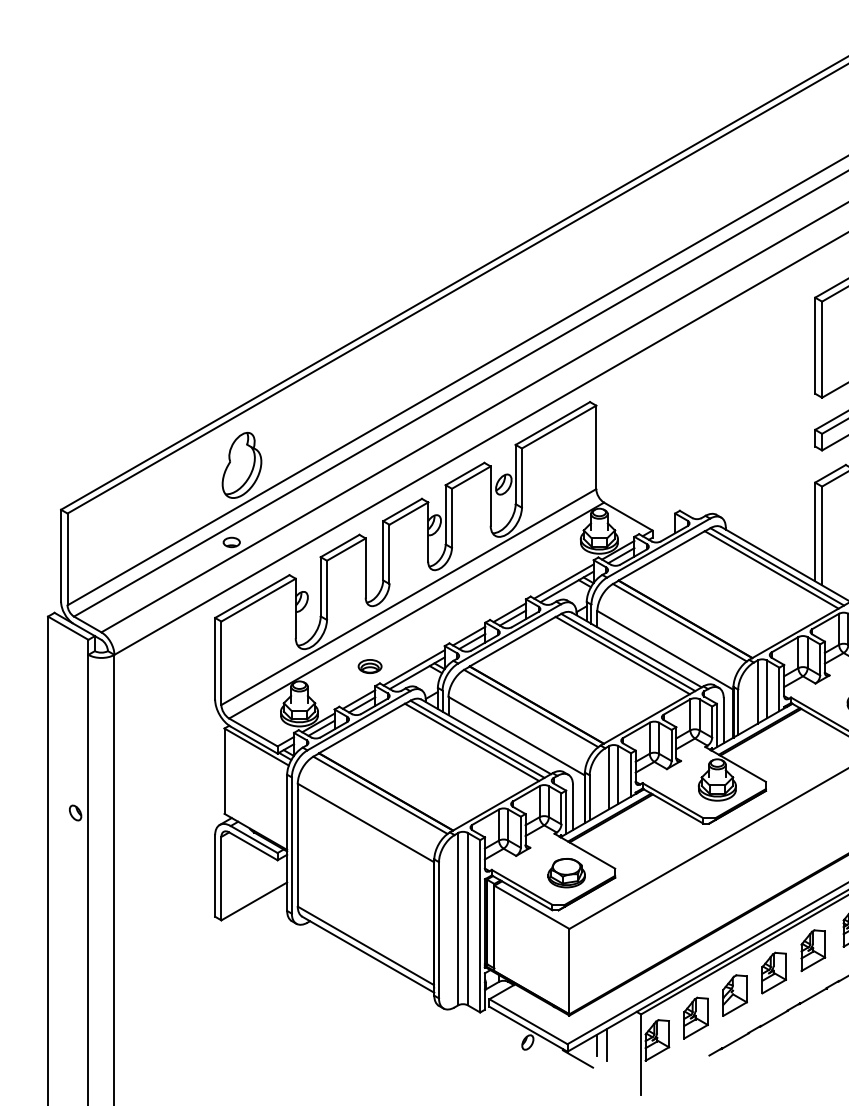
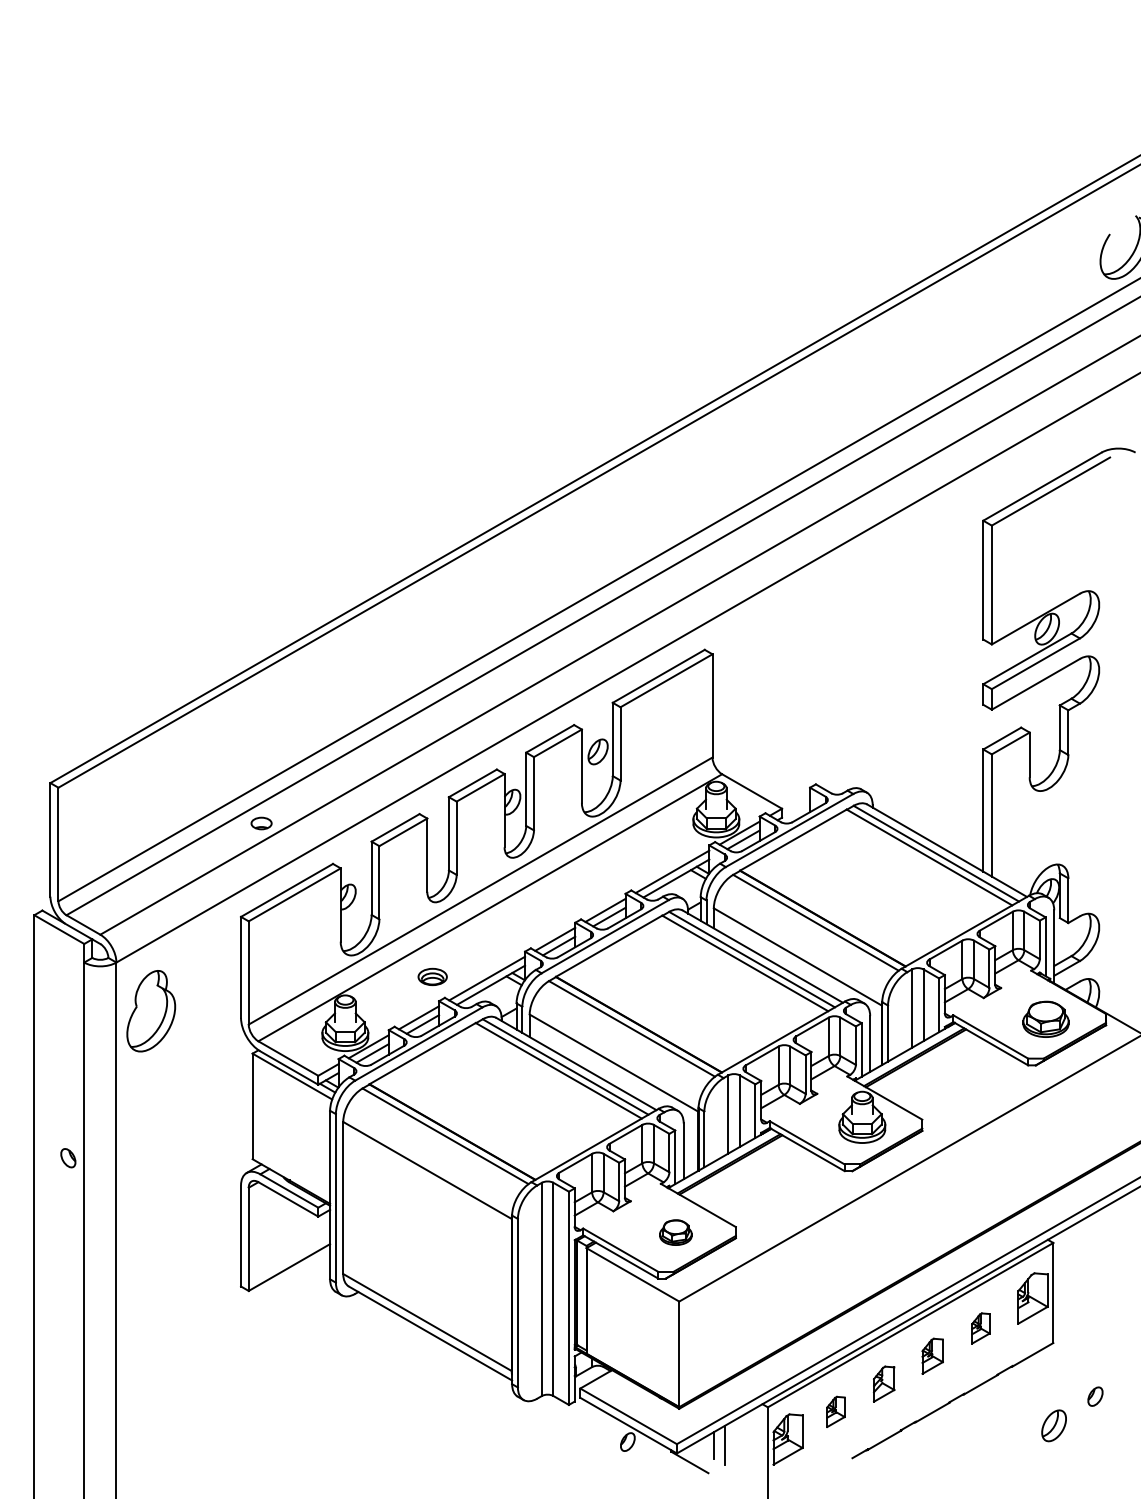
part: (242, 465) -> (151, 1011), moved
part: (566, 873) -> (675, 1232), size x0.7
part: (812, 950) -> (980, 1328), size x0.6
part: (774, 973) -> (932, 1356), size x0.7
part: (734, 995) -> (883, 1384), size x0.7
part: (695, 1017) -> (835, 1411), size x0.6

